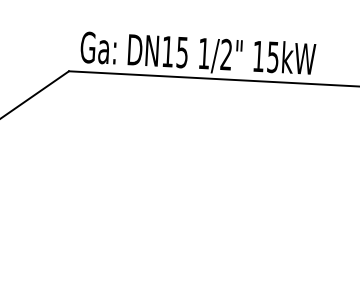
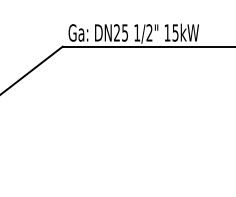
text: (167, 50) -> (116, 32), DN15 -> DN25

